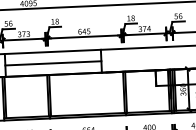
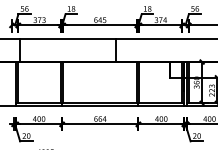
line: (53, 63) -> (67, 50), removed

